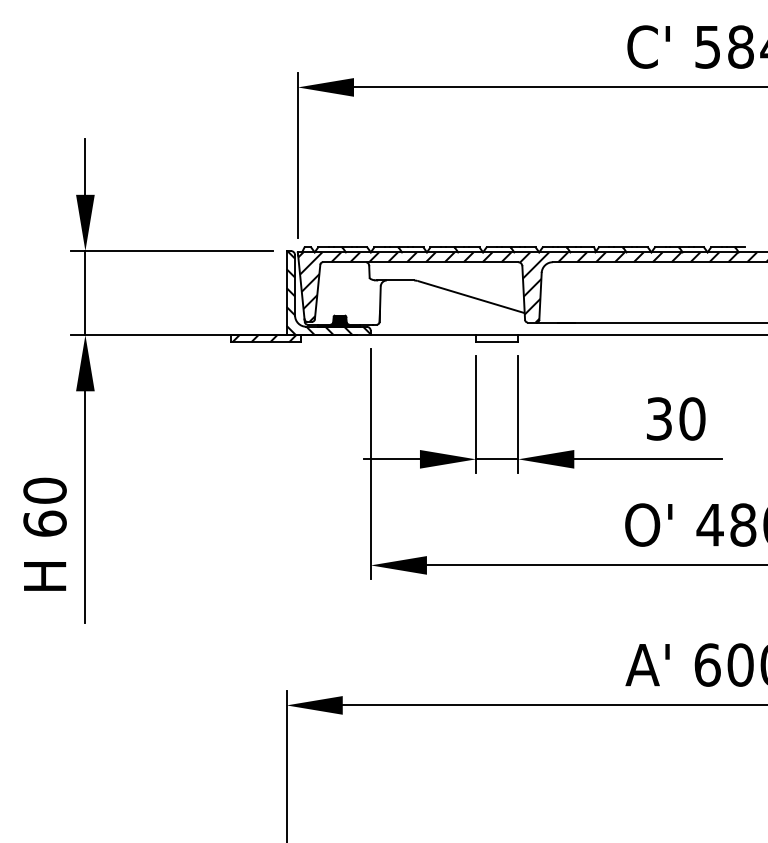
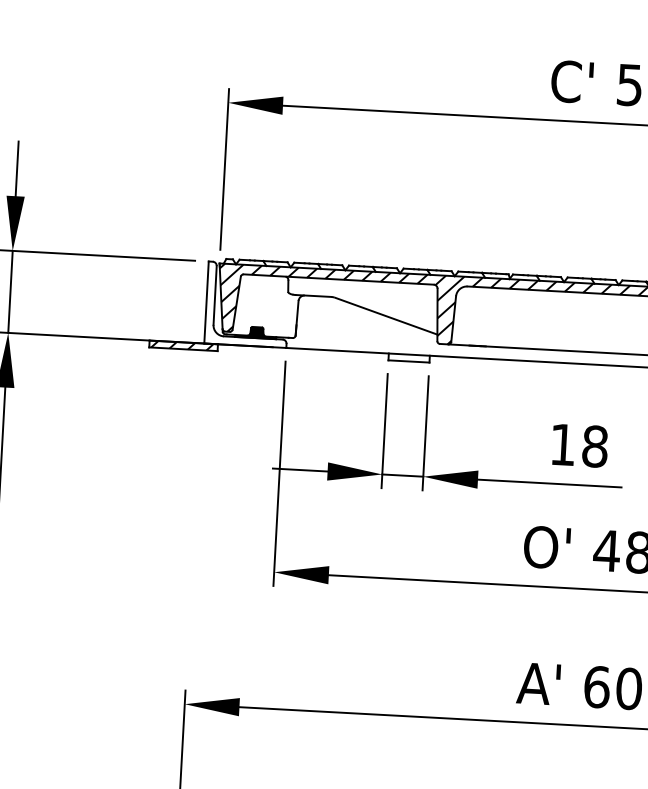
hatch: (328, 292) -> (247, 304), removed
text: (676, 418) -> (579, 445), 30 -> 18

